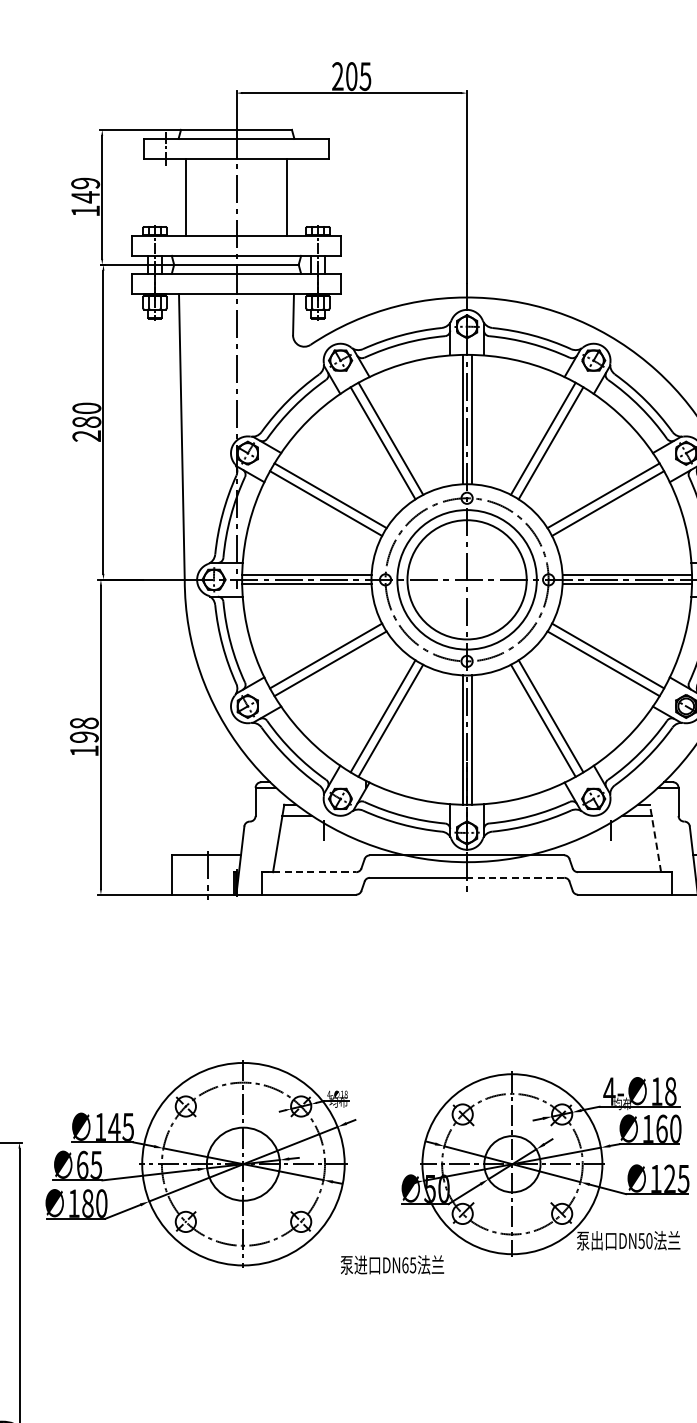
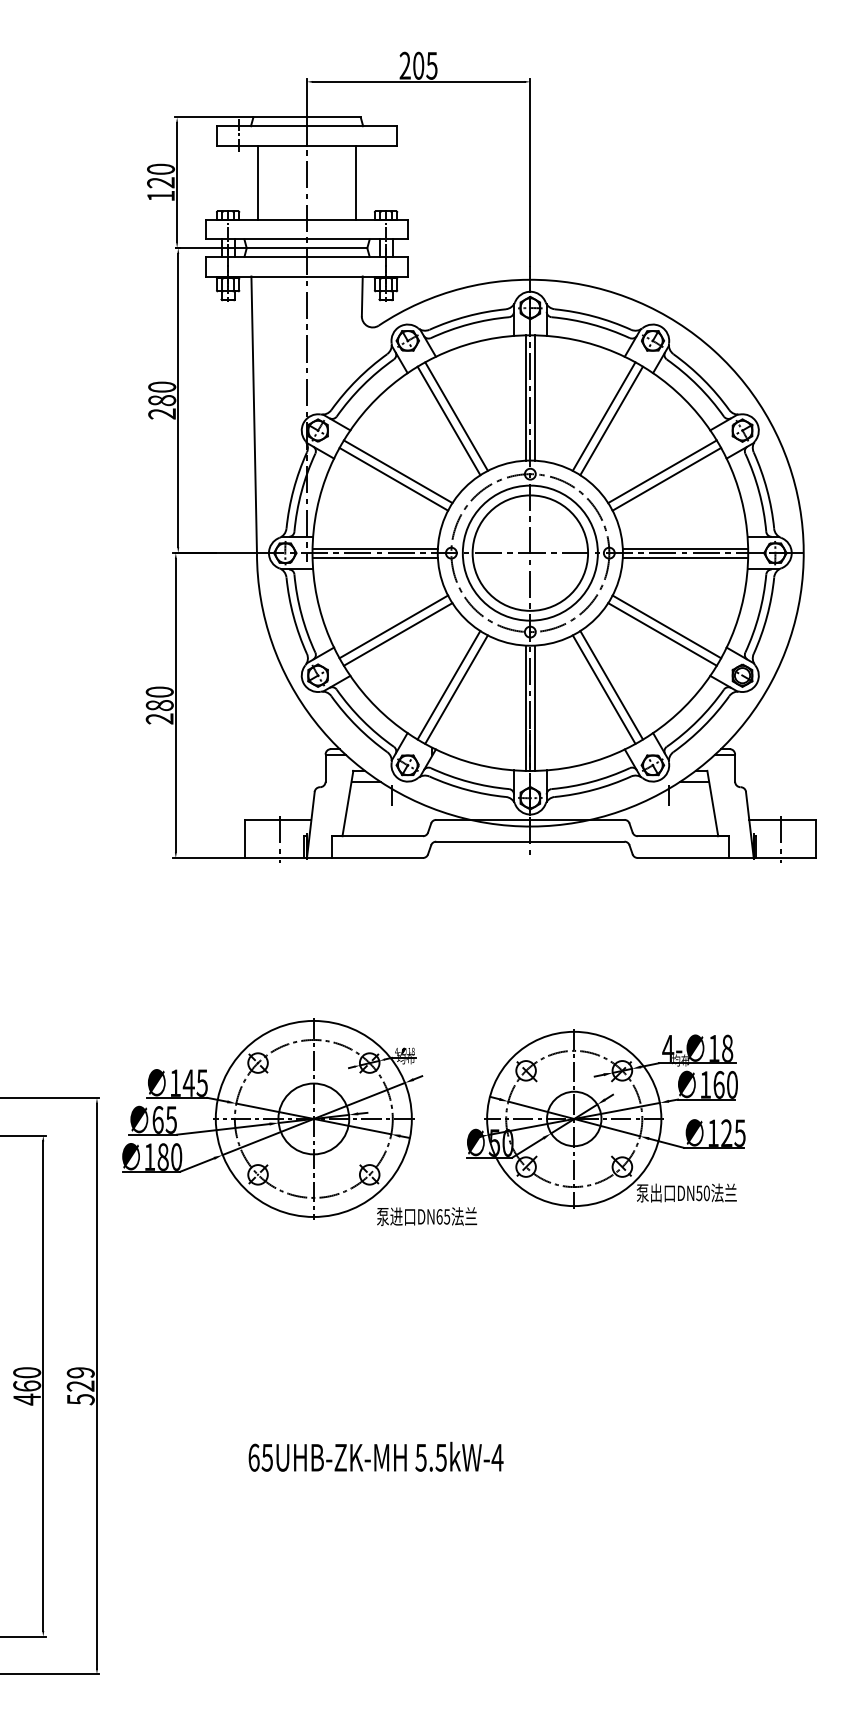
text: (86, 189) -> (161, 175), 149 -> 120
text: (84, 737) -> (159, 705), 198 -> 280
line: (655, 838) -> (712, 803), dashed -> solid
line: (309, 872) -> (377, 836), dashed -> solid
line: (514, 877) -> (576, 841), dashed -> solid
text: (392, 1264) -> (427, 1216), moved

